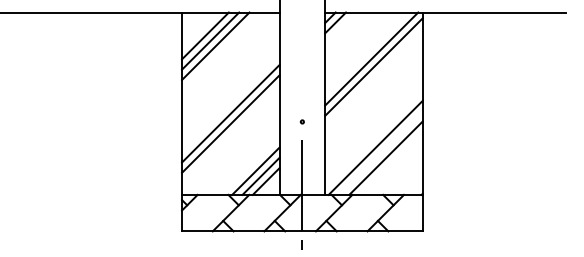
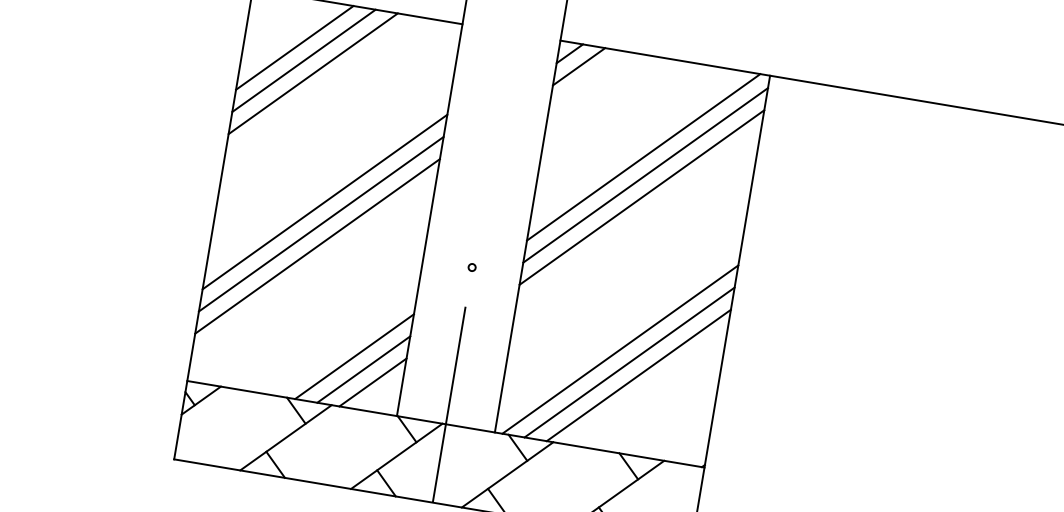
line: (373, 77) -> (640, 197), added
line: (230, 103) -> (324, 202), added
line: (380, 152) -> (628, 361), added

